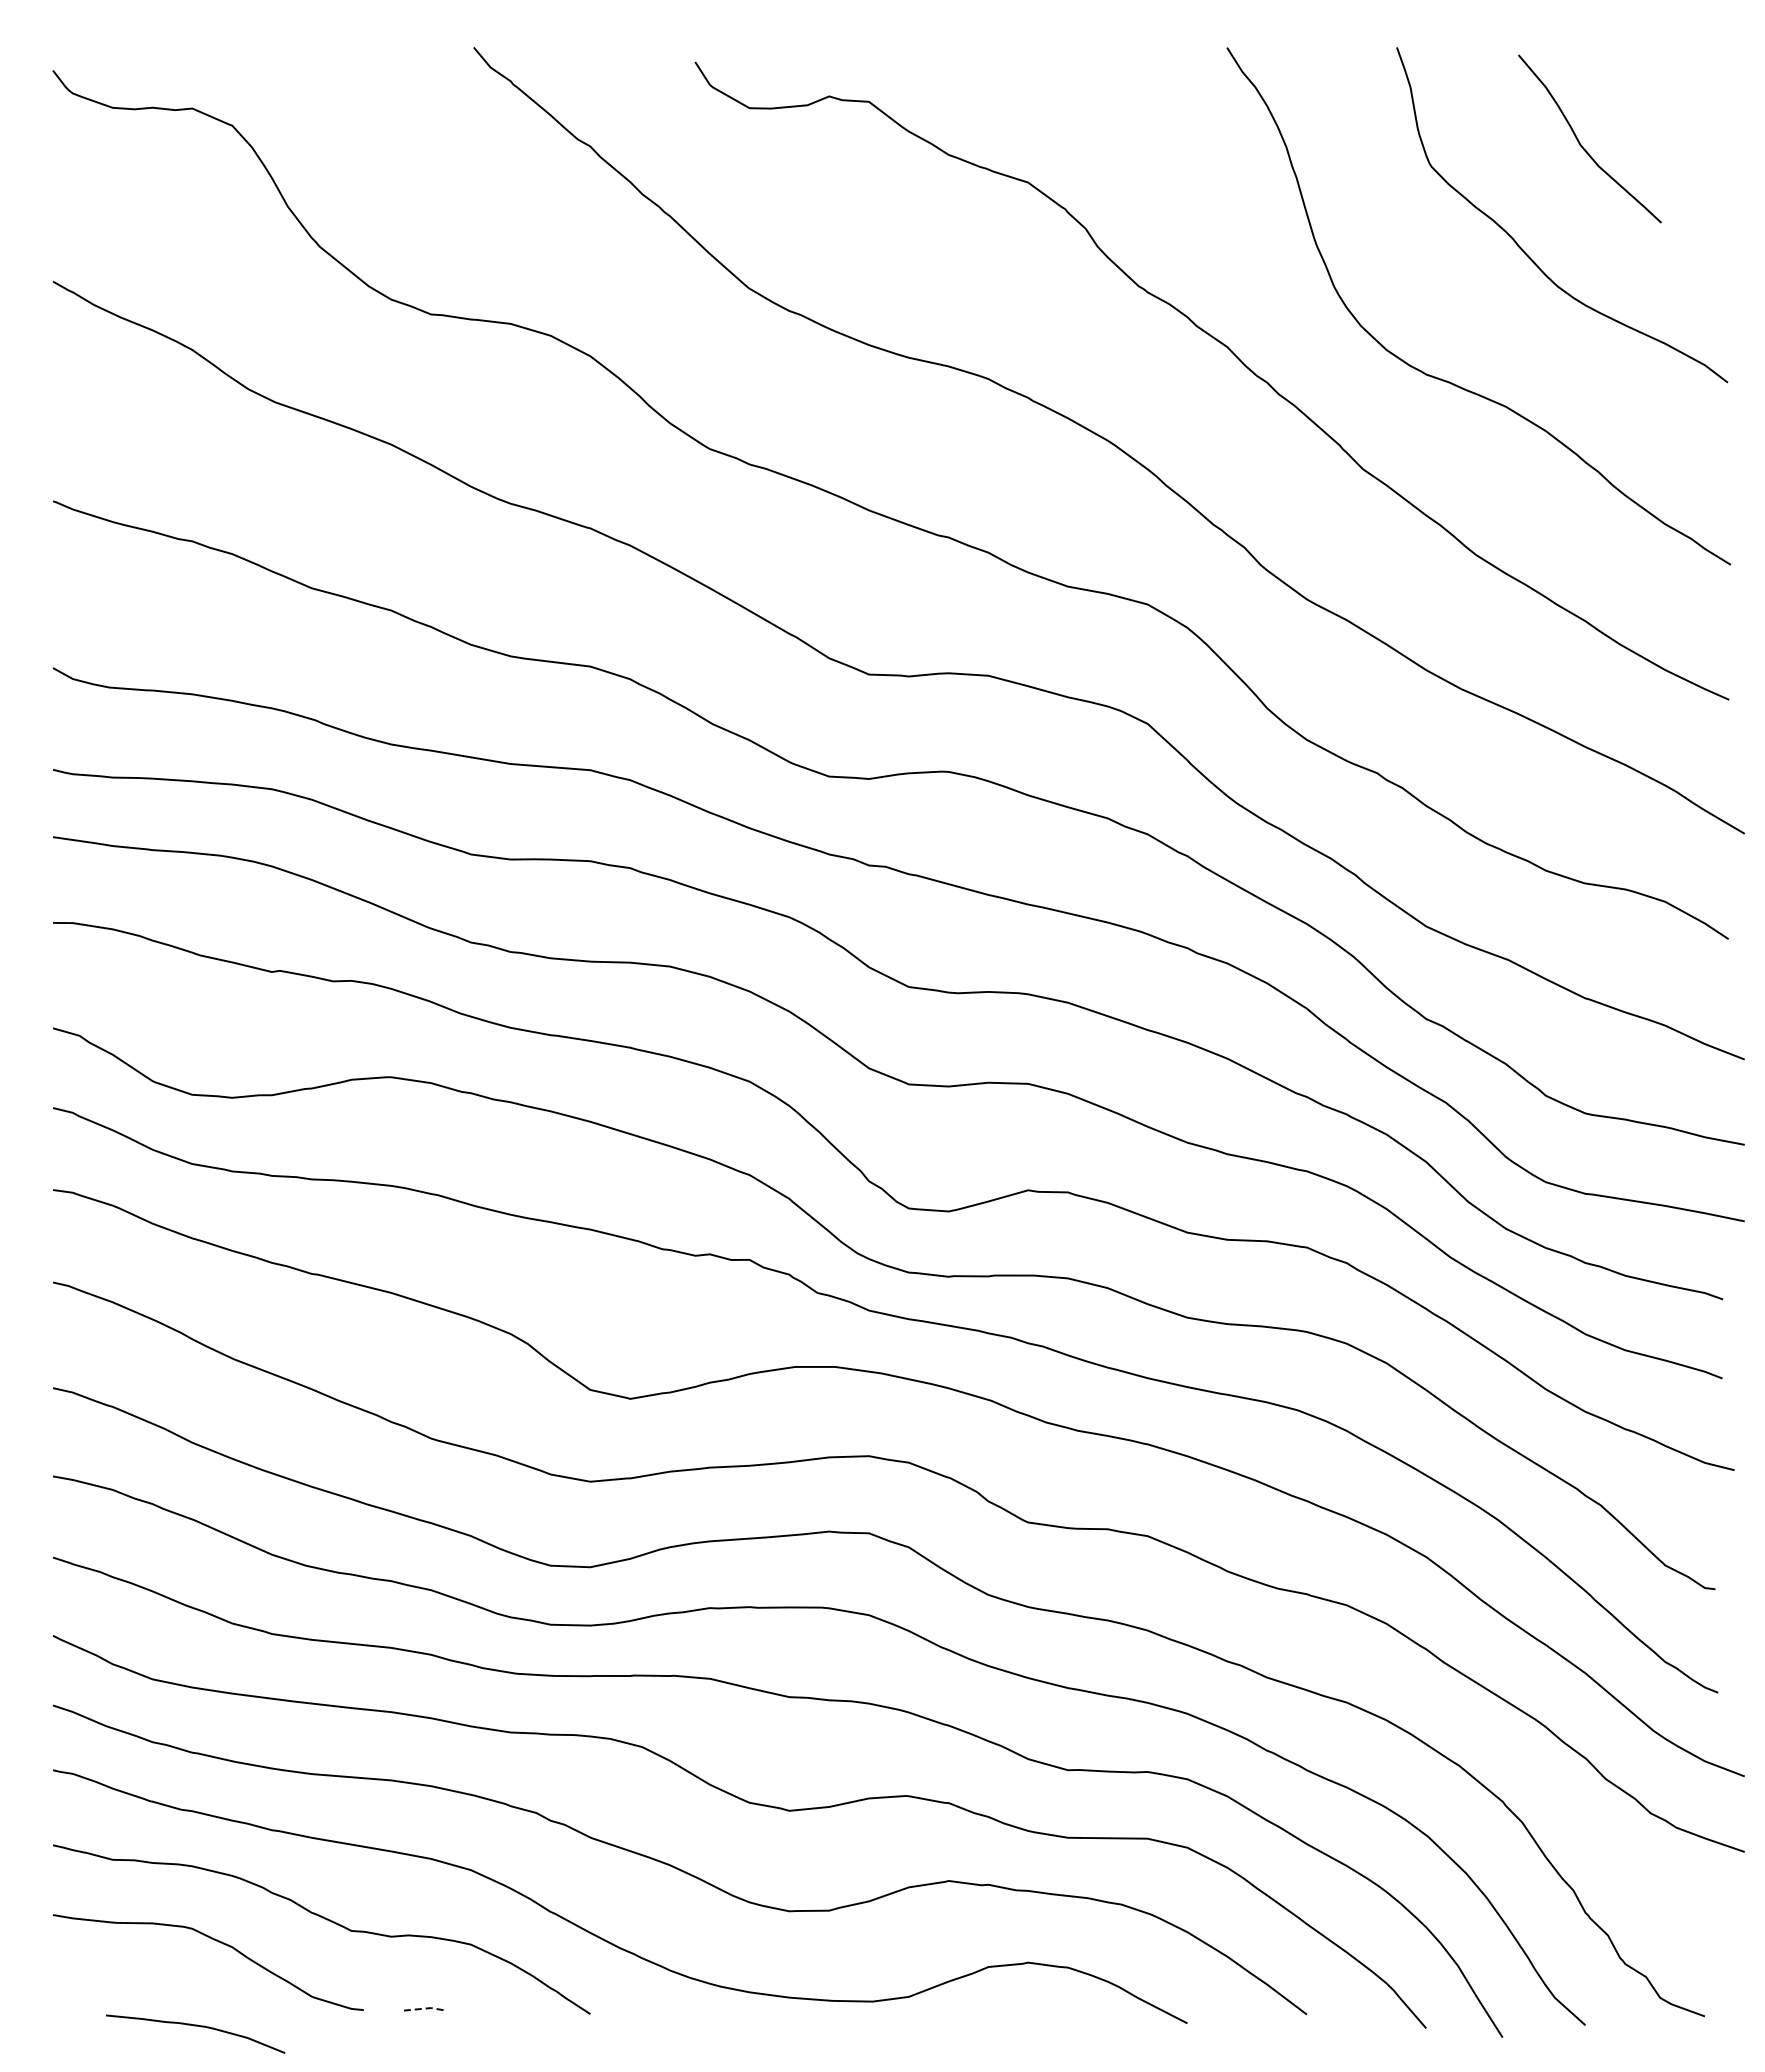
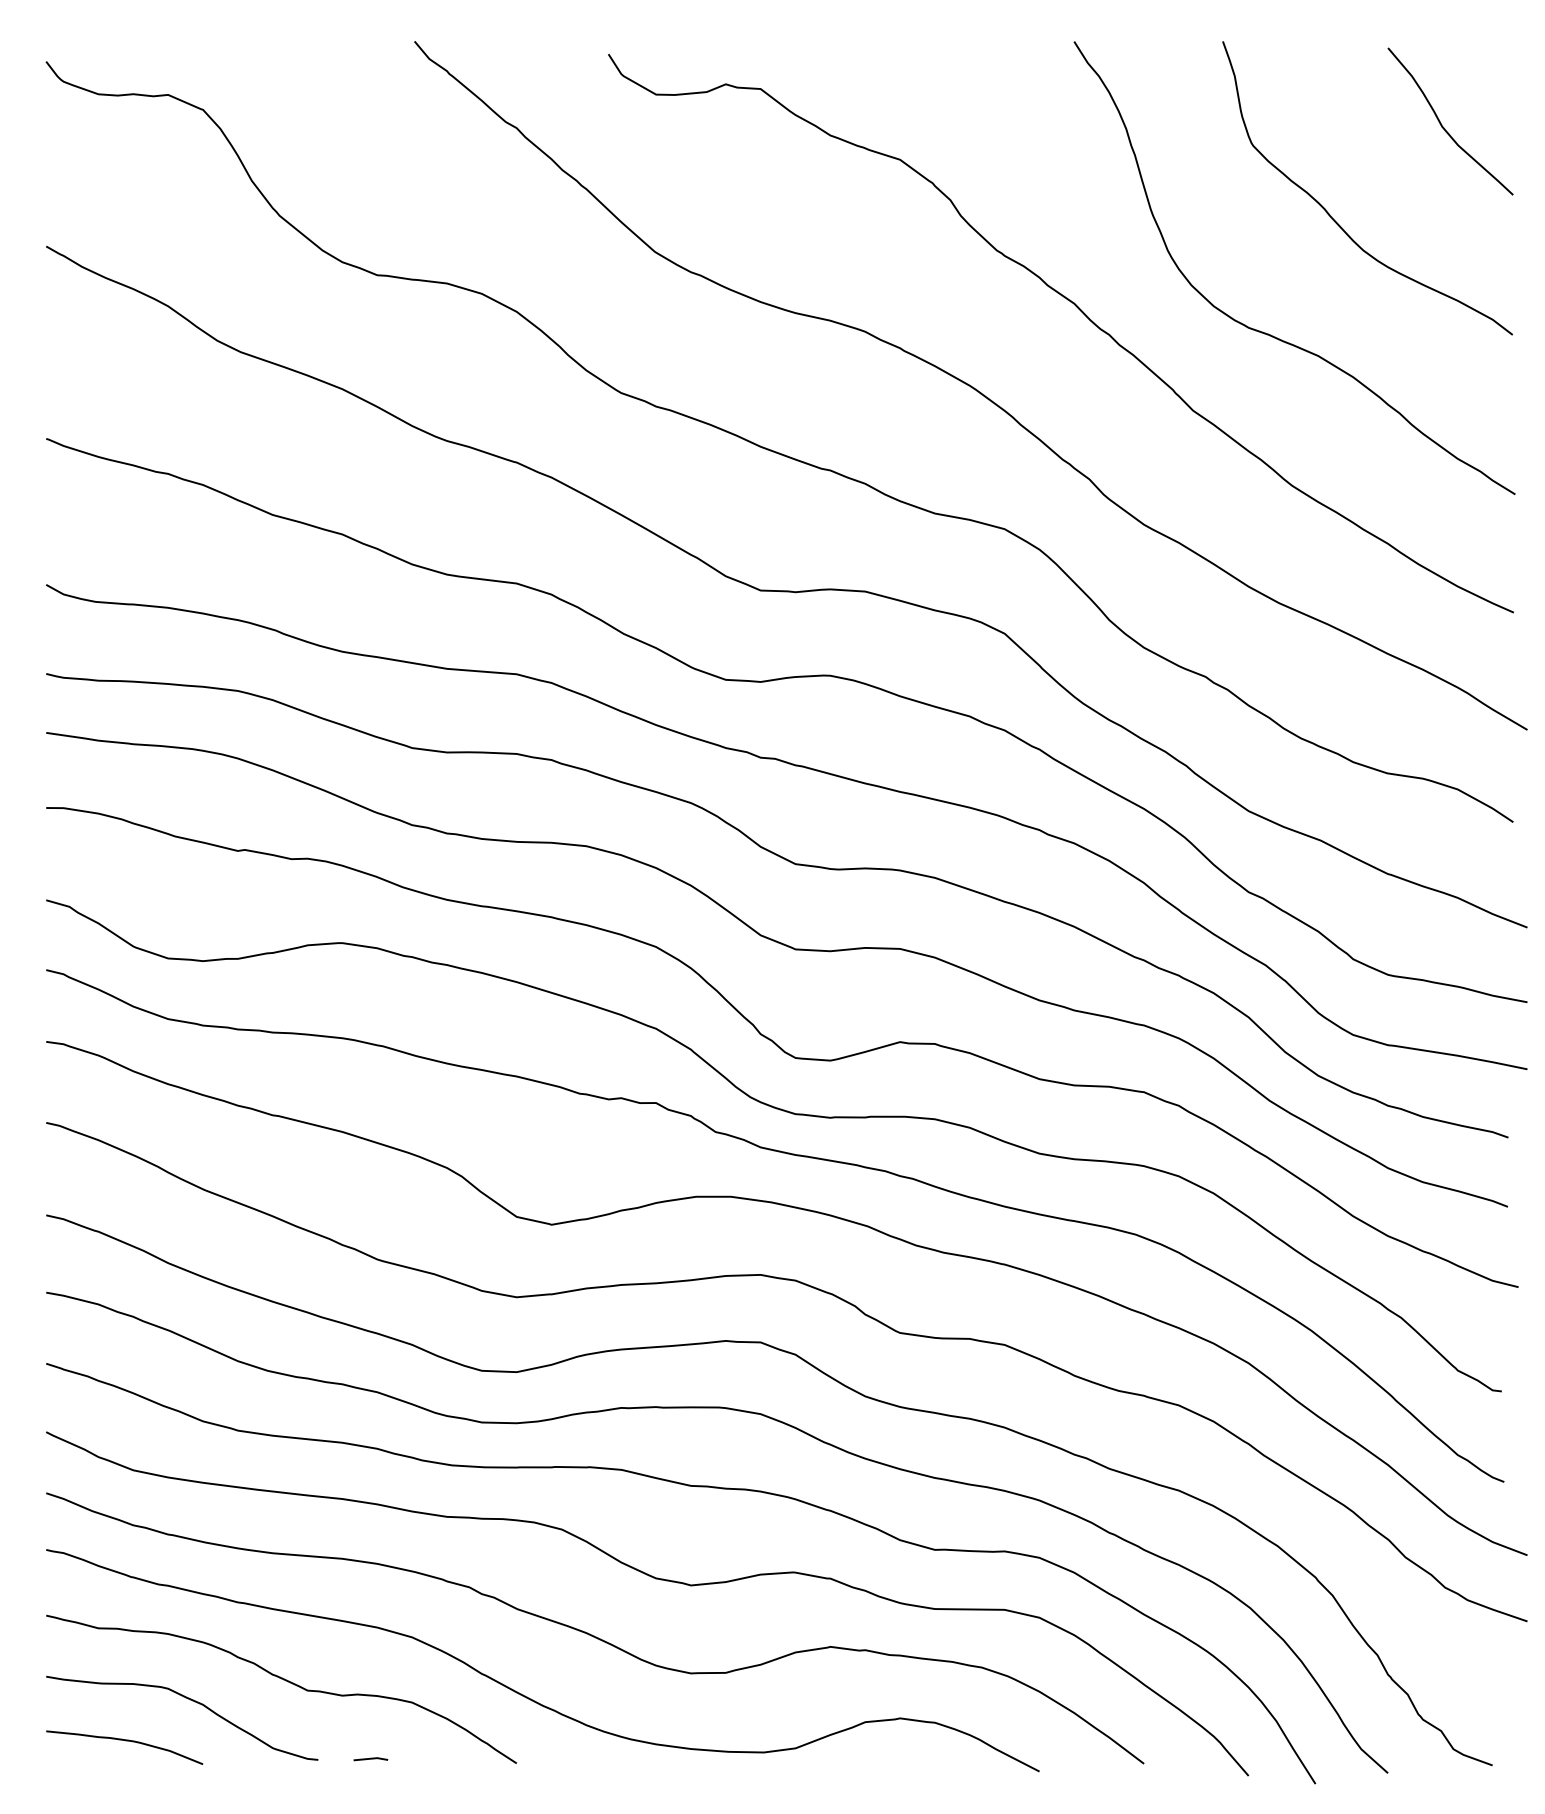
curve: (1580, 142) -> (1442, 124), moved
line: (424, 2008) -> (371, 1758), dashed -> solid
curve: (195, 2026) -> (124, 1741), moved

